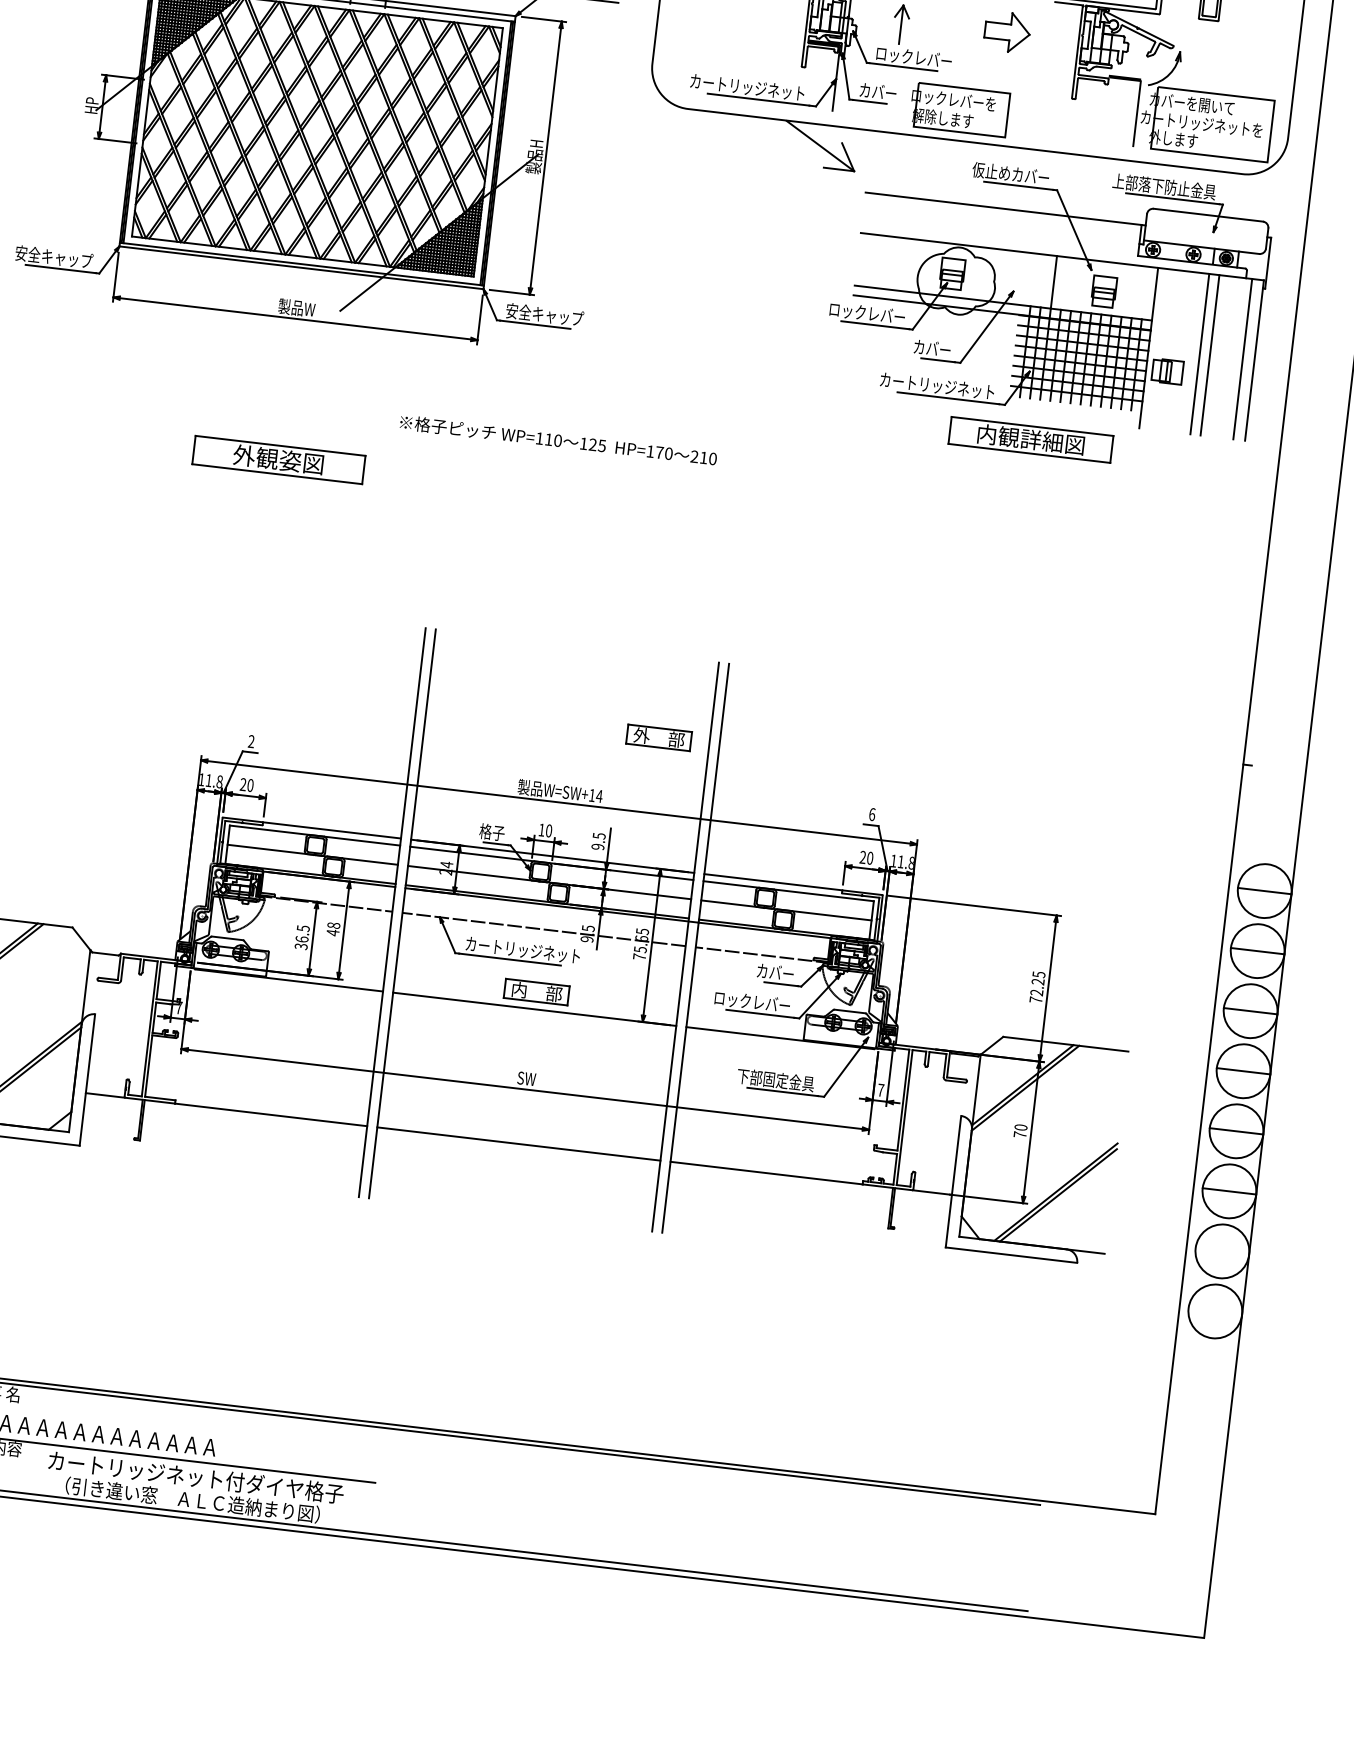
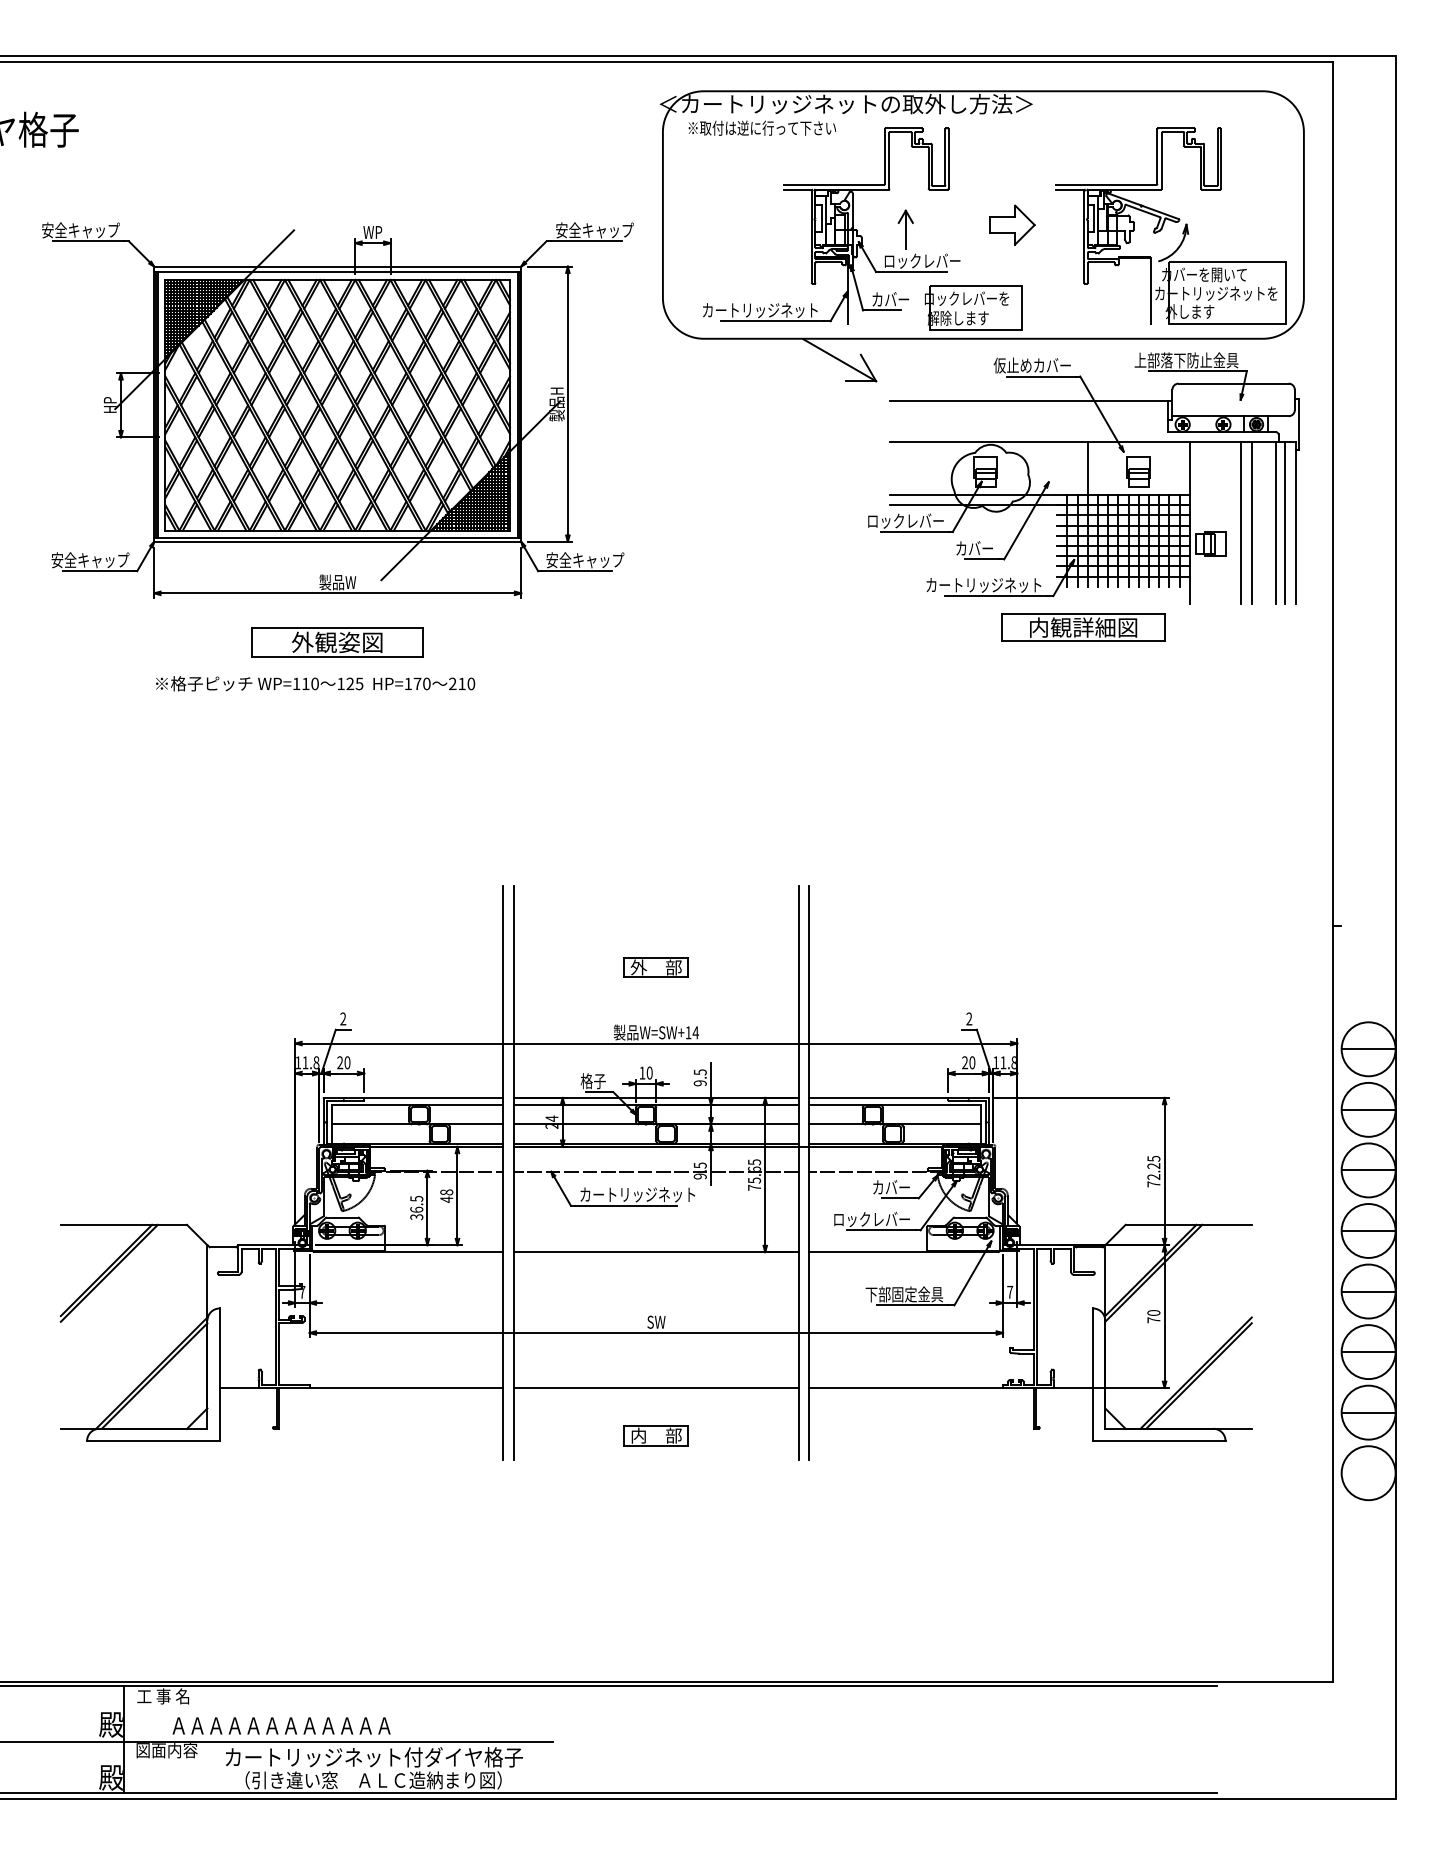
line: (1234, 357) -> (1276, 522), added
text: (558, 440) -> (315, 683), moved
part: (278, 459) -> (337, 642), moved
part: (658, 737) -> (655, 967), moved
text: (872, 814) -> (969, 1018), 6 -> 2
part: (535, 991) -> (655, 1435), moved
line: (1222, 1251) -> (1368, 1412), added

